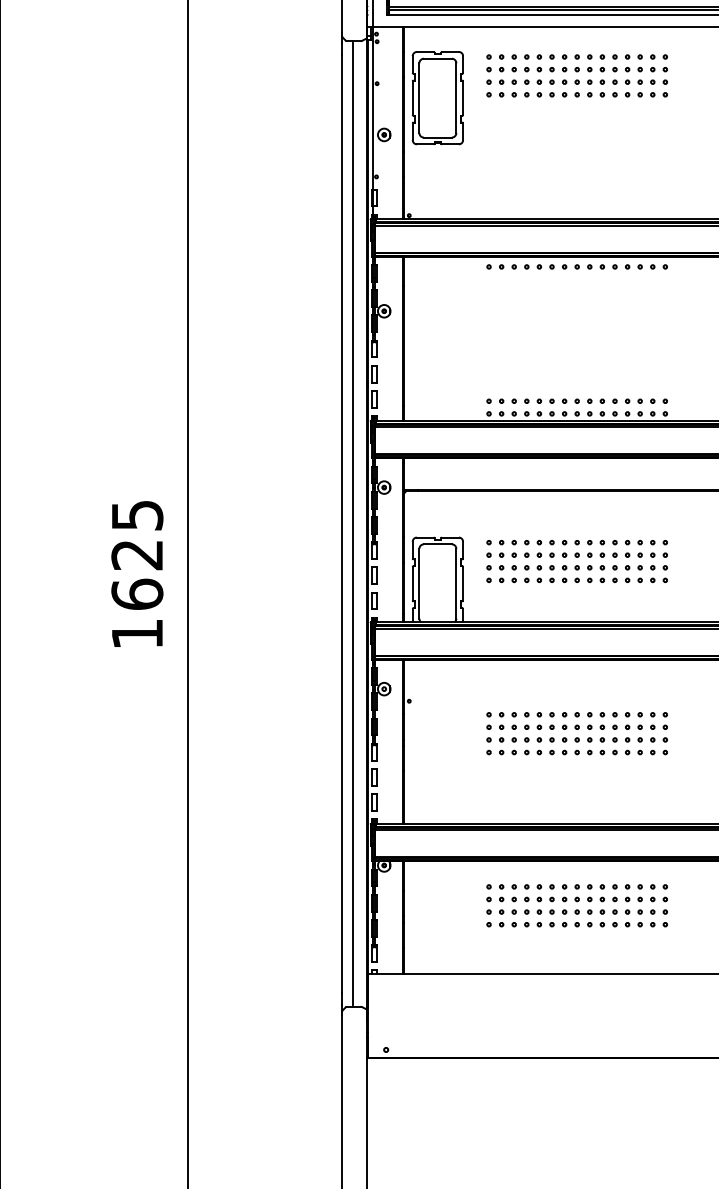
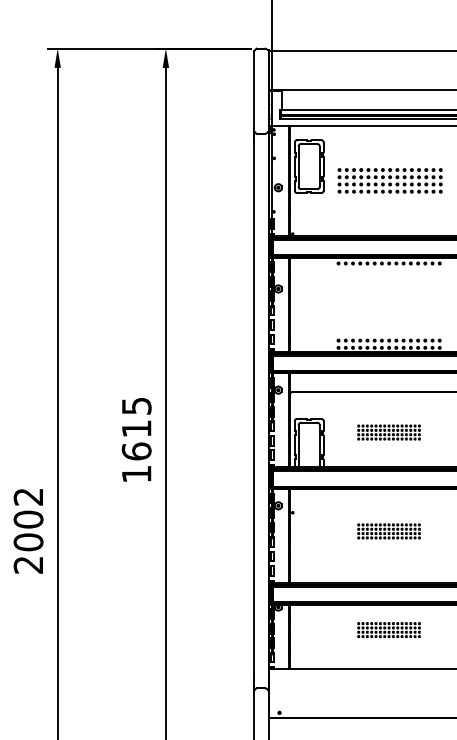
part: (576, 75) -> (389, 180), moved
line: (353, 523) -> (260, 410), removed
text: (136, 554) -> (136, 428), 1625 -> 1615
part: (576, 561) -> (388, 432), size x0.6
part: (576, 733) -> (388, 531), size x0.6
part: (576, 904) -> (388, 629), size x0.6

